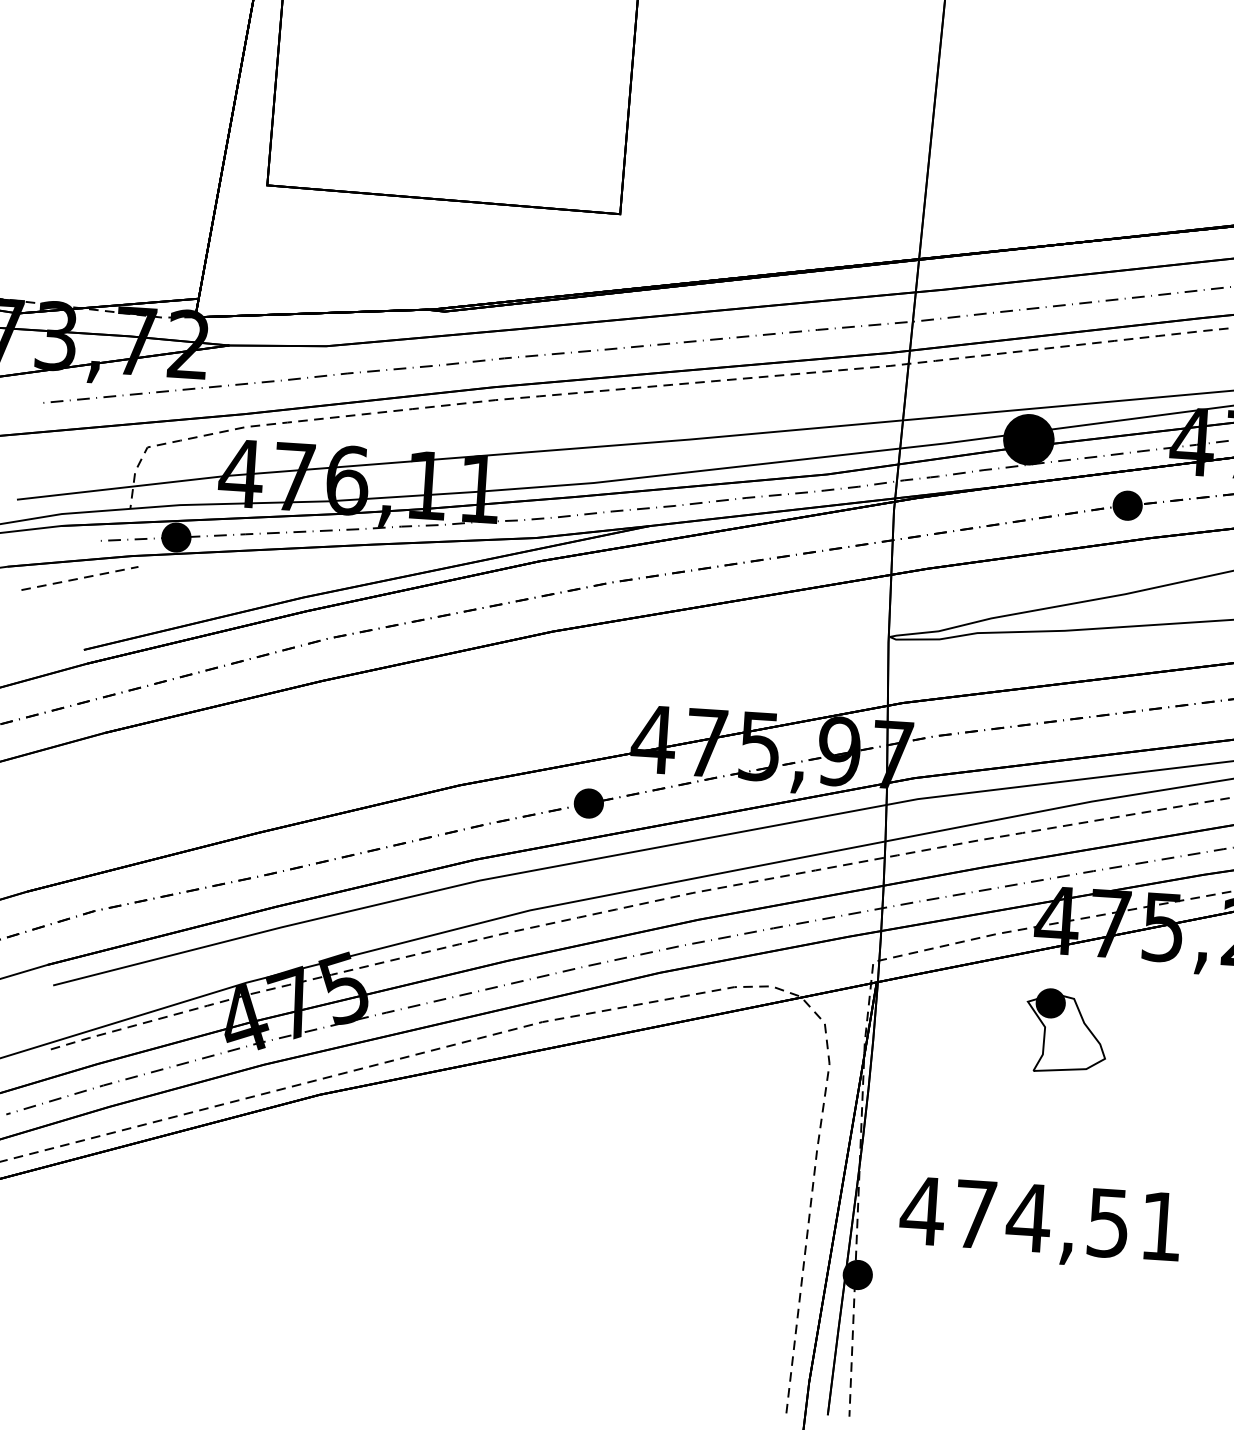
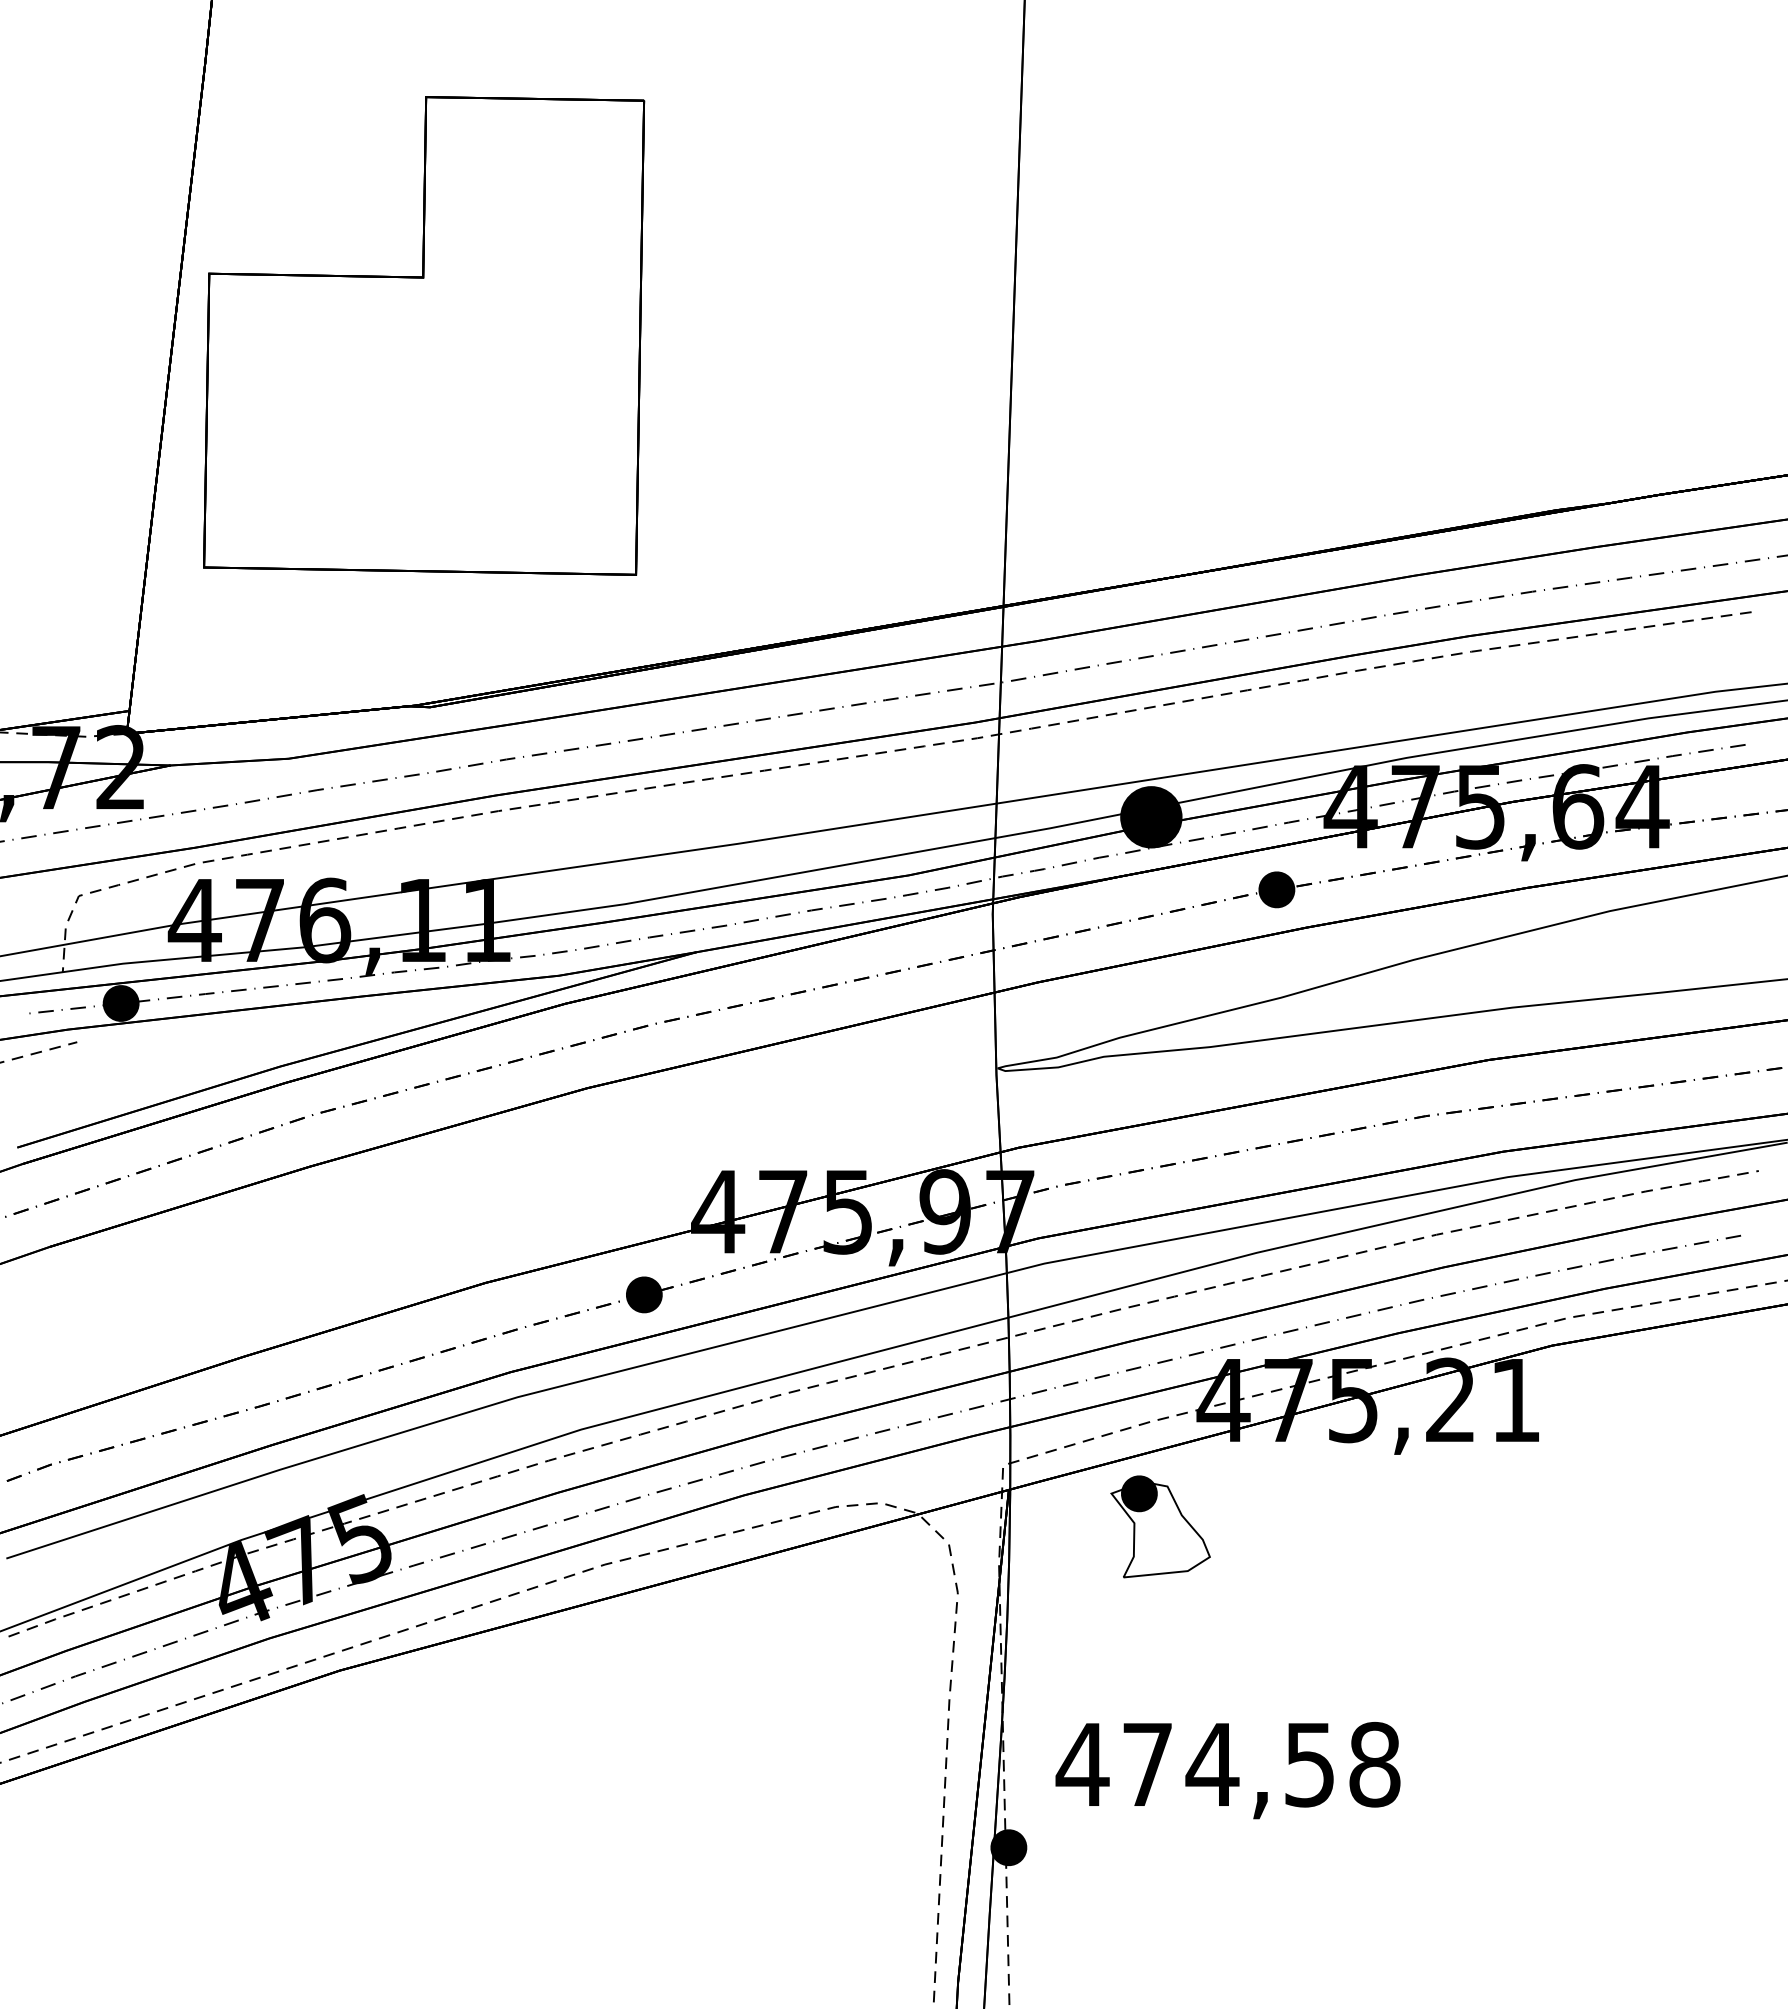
part: (1066, 1031) -> (1160, 1526), moved
text: (1161, 1226) -> (1374, 1764), 474,51 -> 474,58

